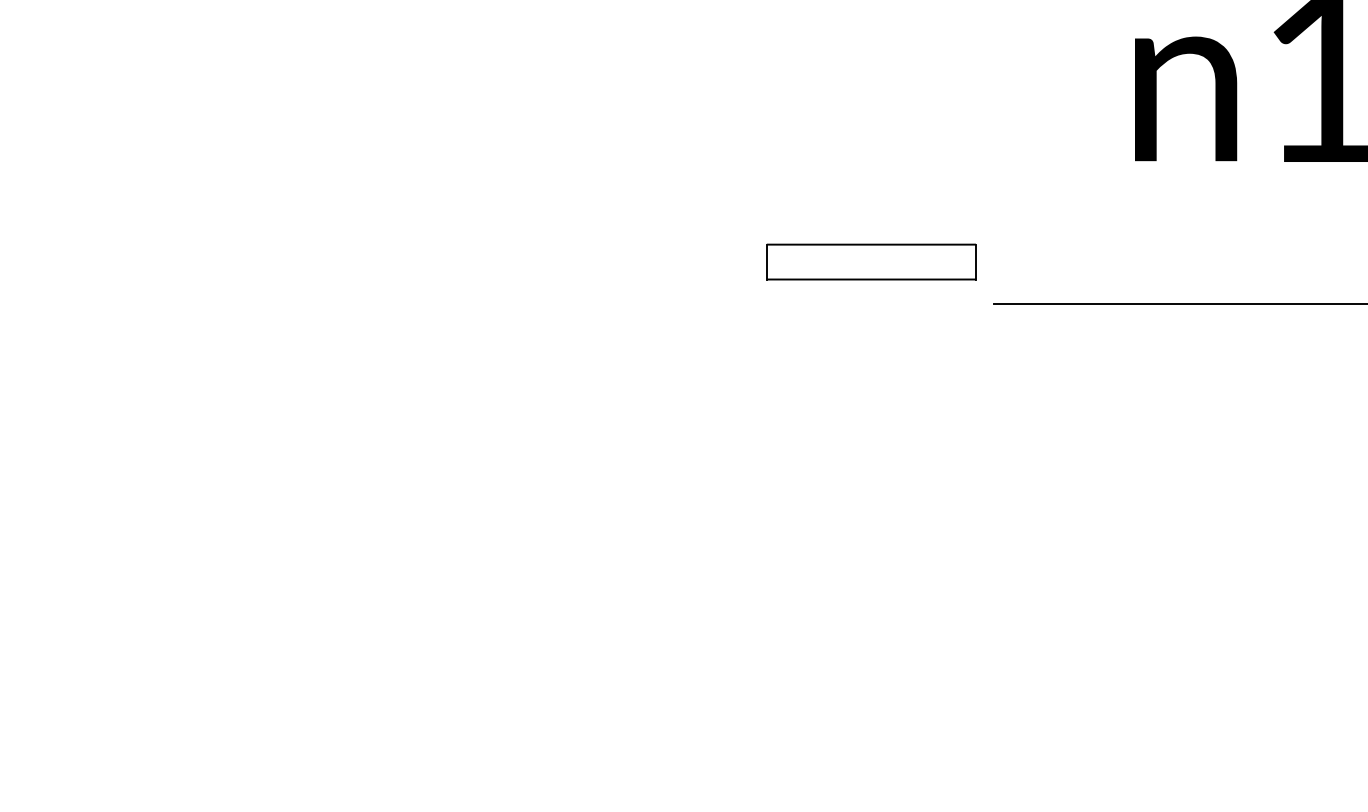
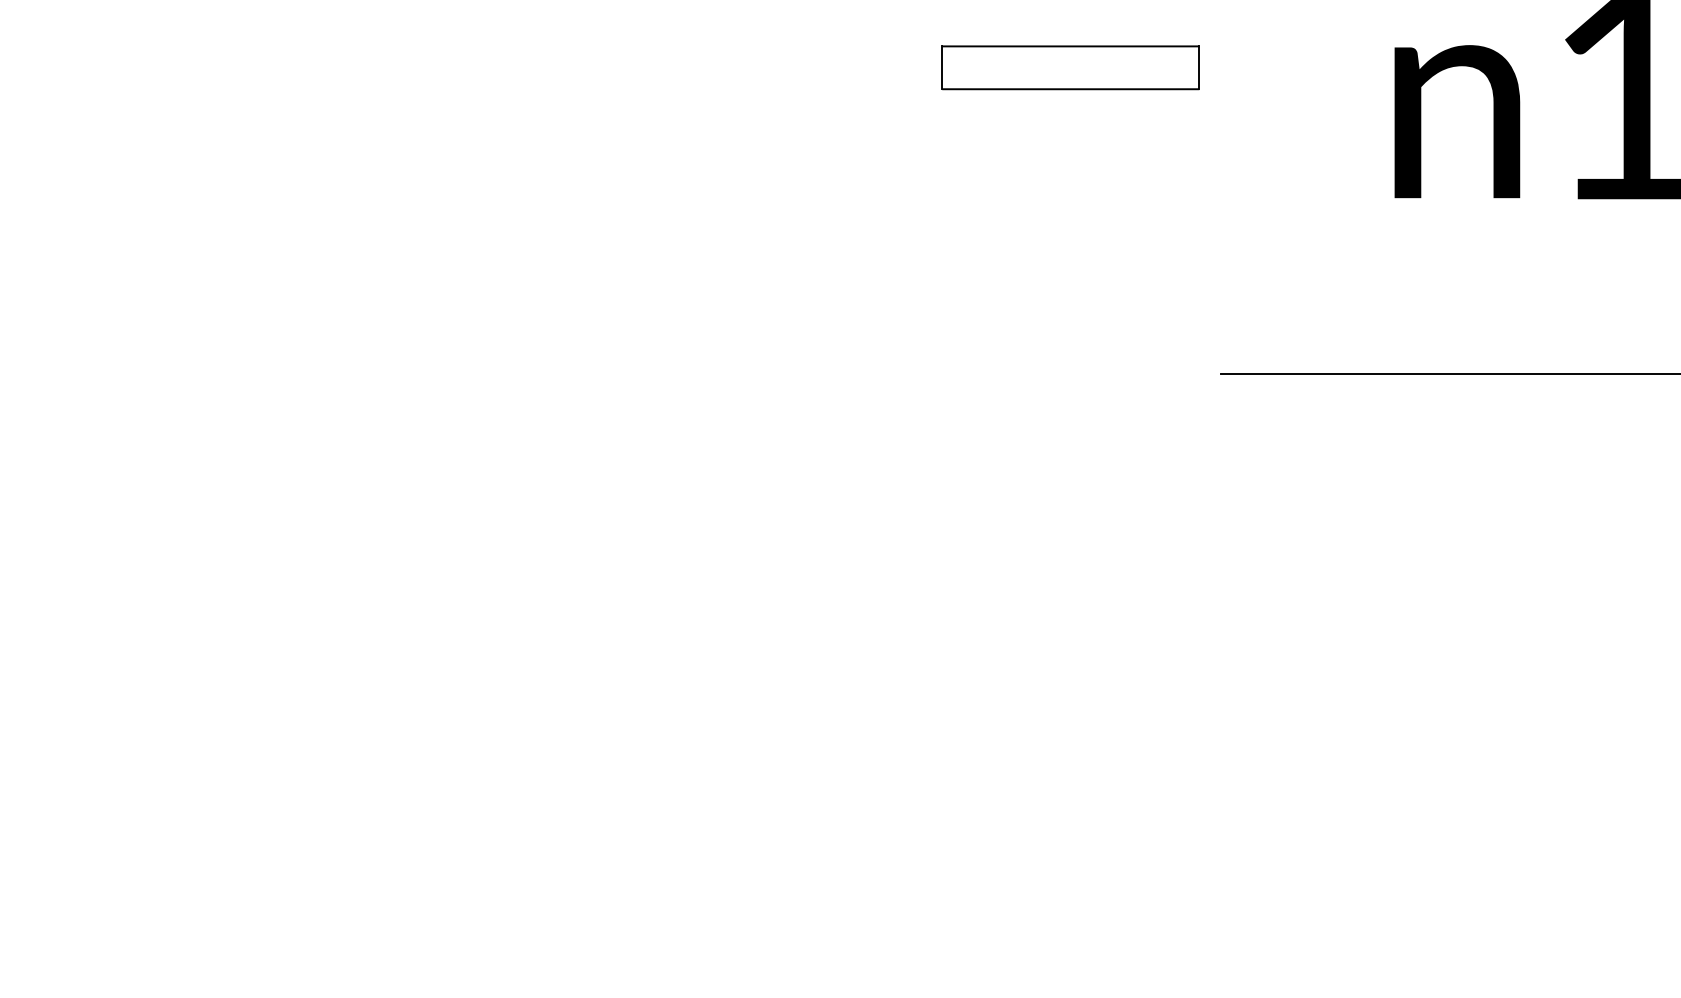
part: (871, 261) -> (1070, 67), moved

